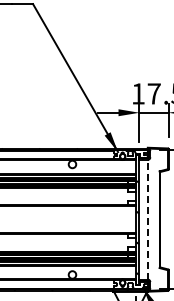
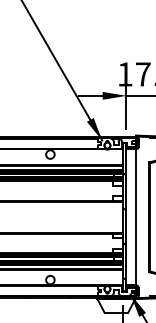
line: (147, 219) -> (135, 217), dashed -> solid

